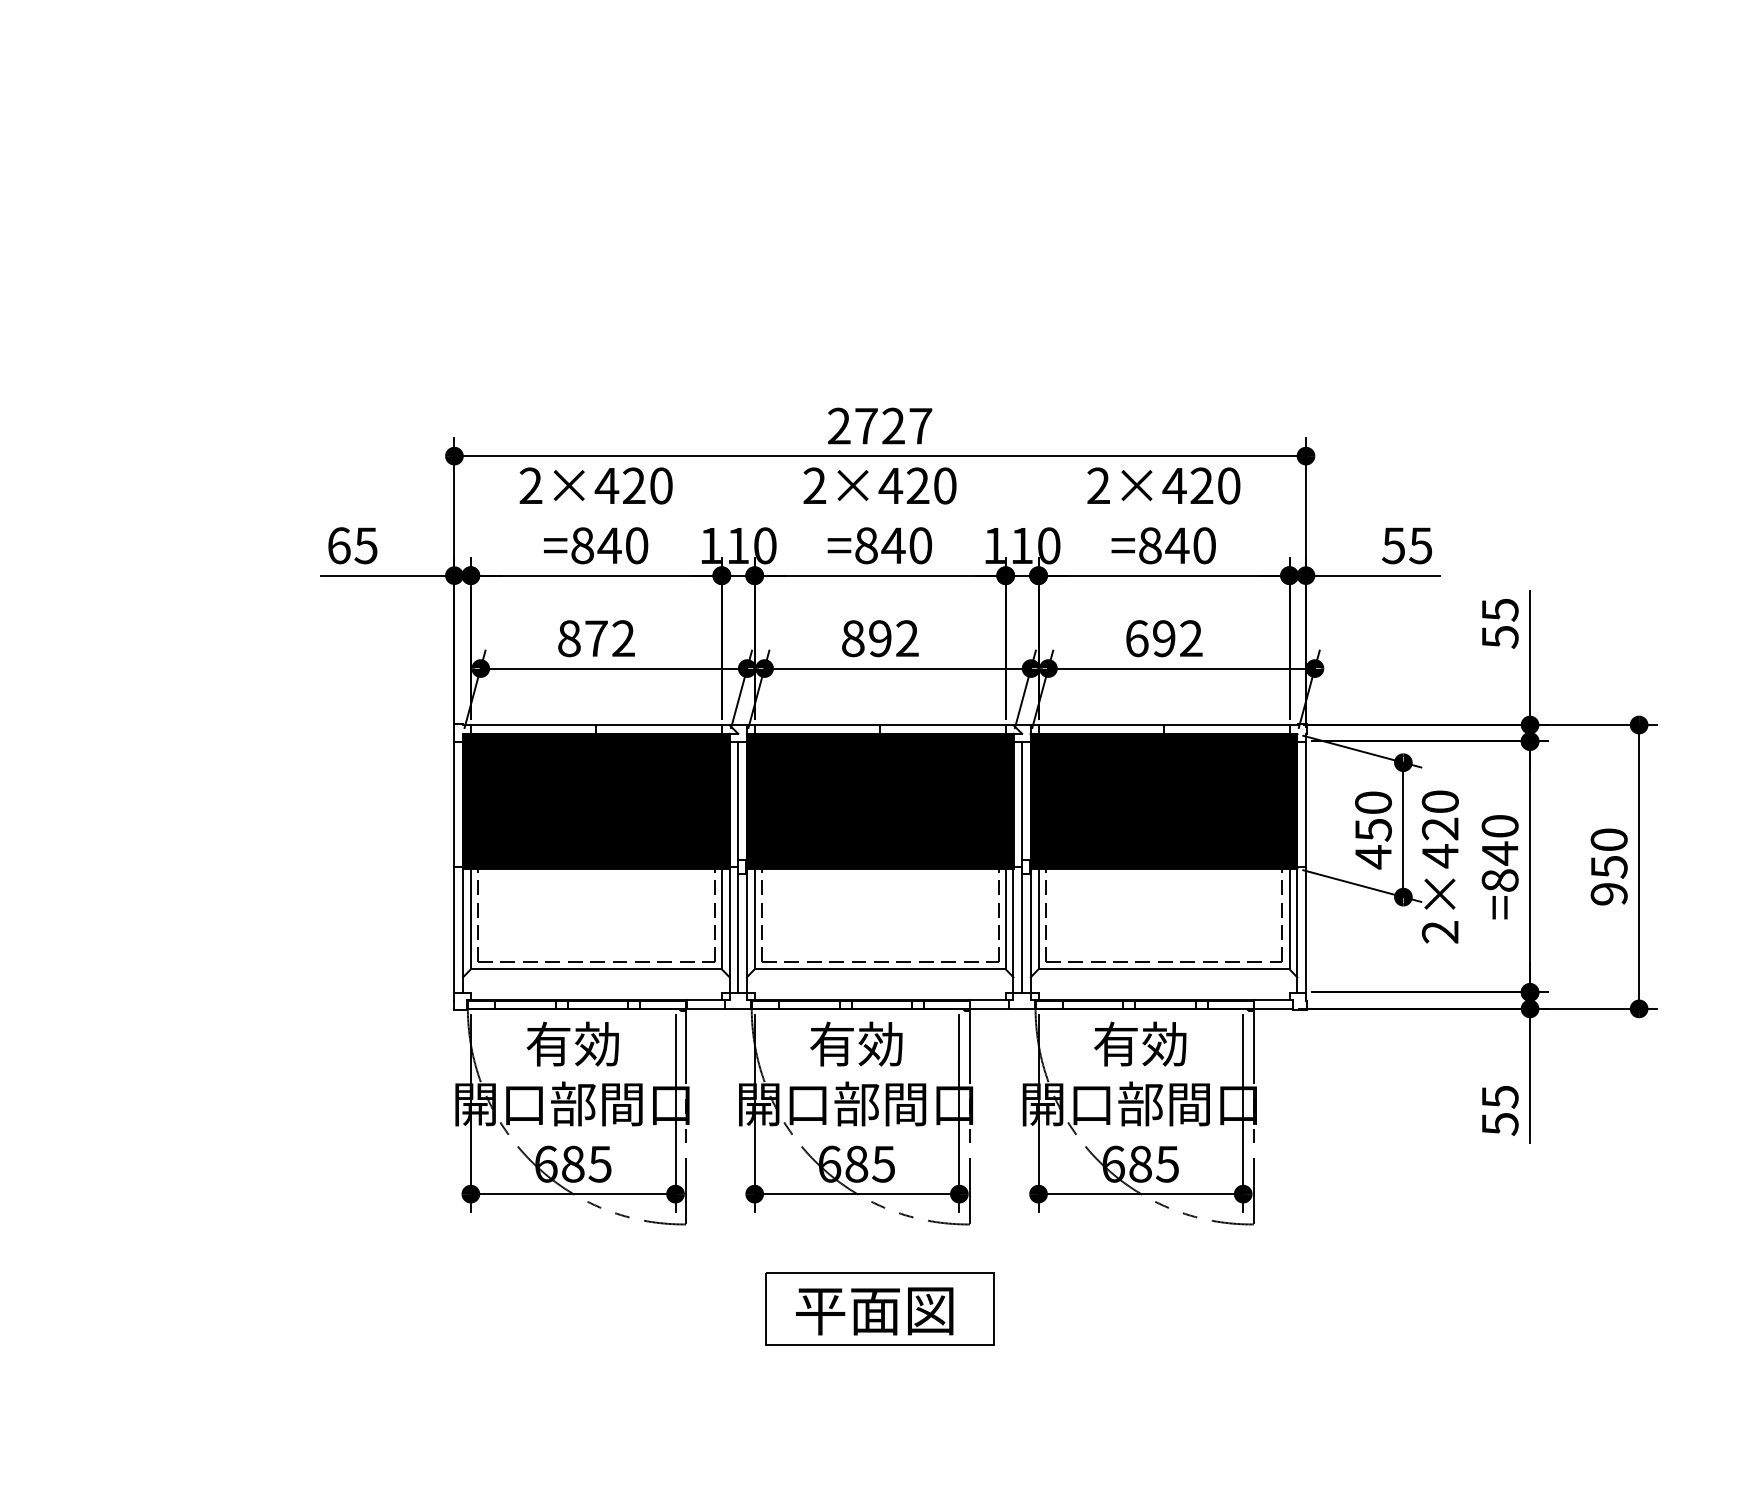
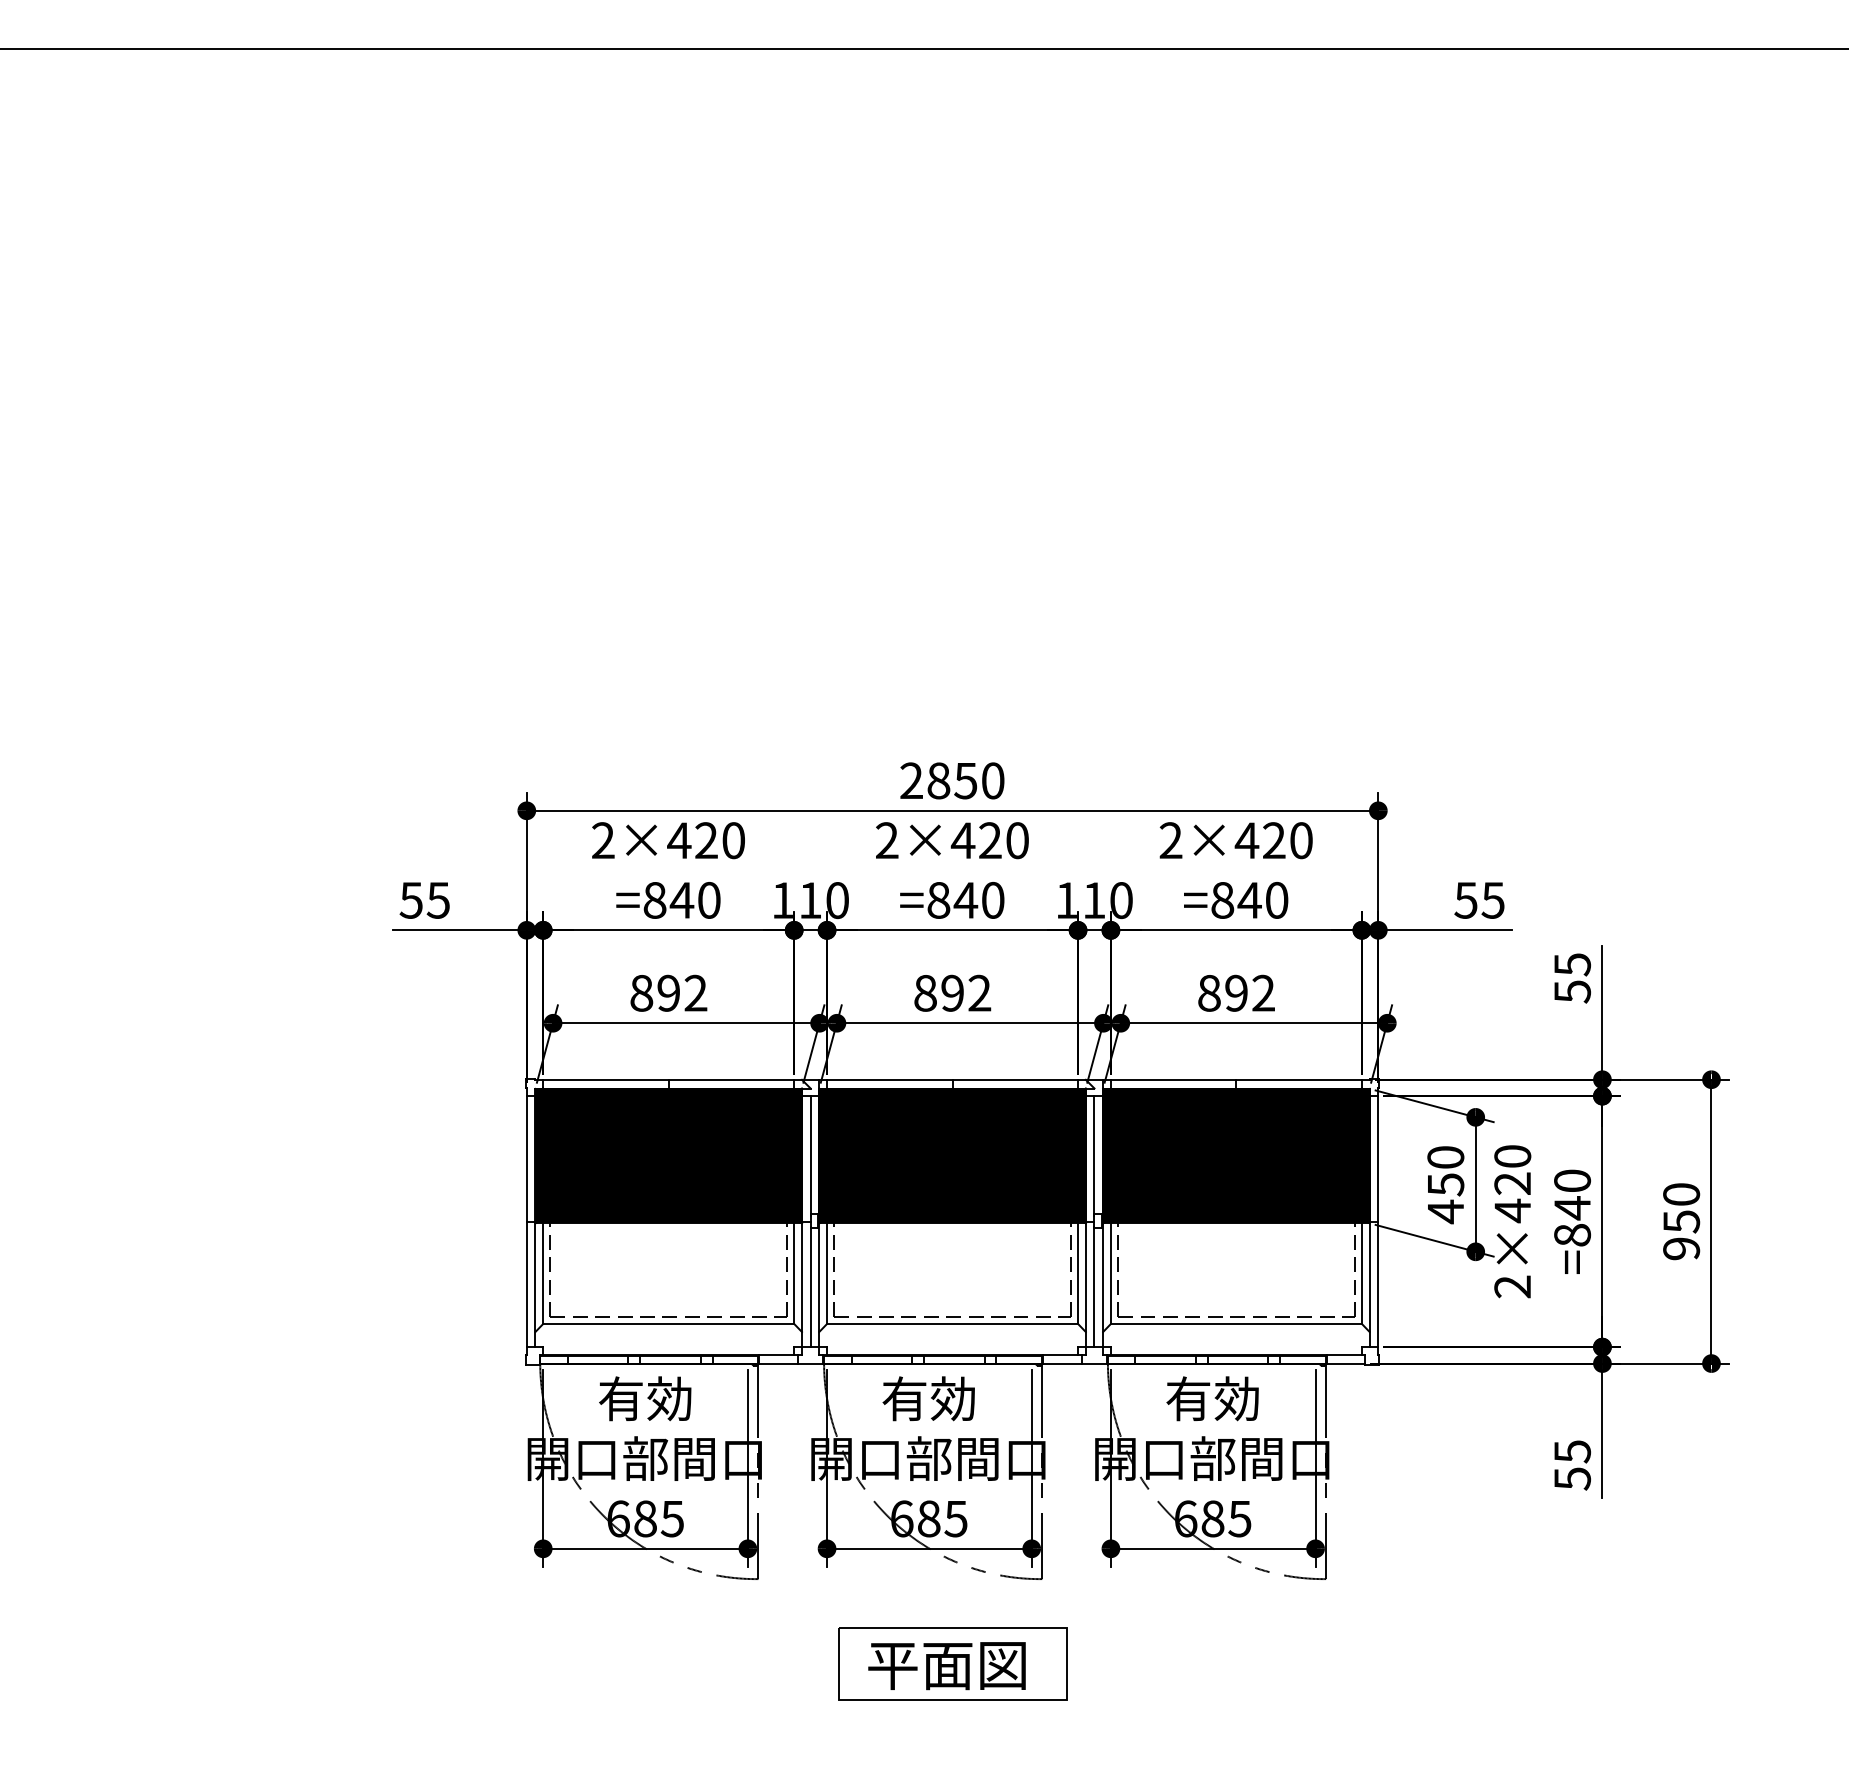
text: (893, 425) -> (965, 780), 2727 -> 2850
text: (339, 544) -> (411, 899), 65 -> 55
text: (596, 637) -> (668, 992), 872 -> 892
text: (1137, 637) -> (1209, 992), 692 -> 892

